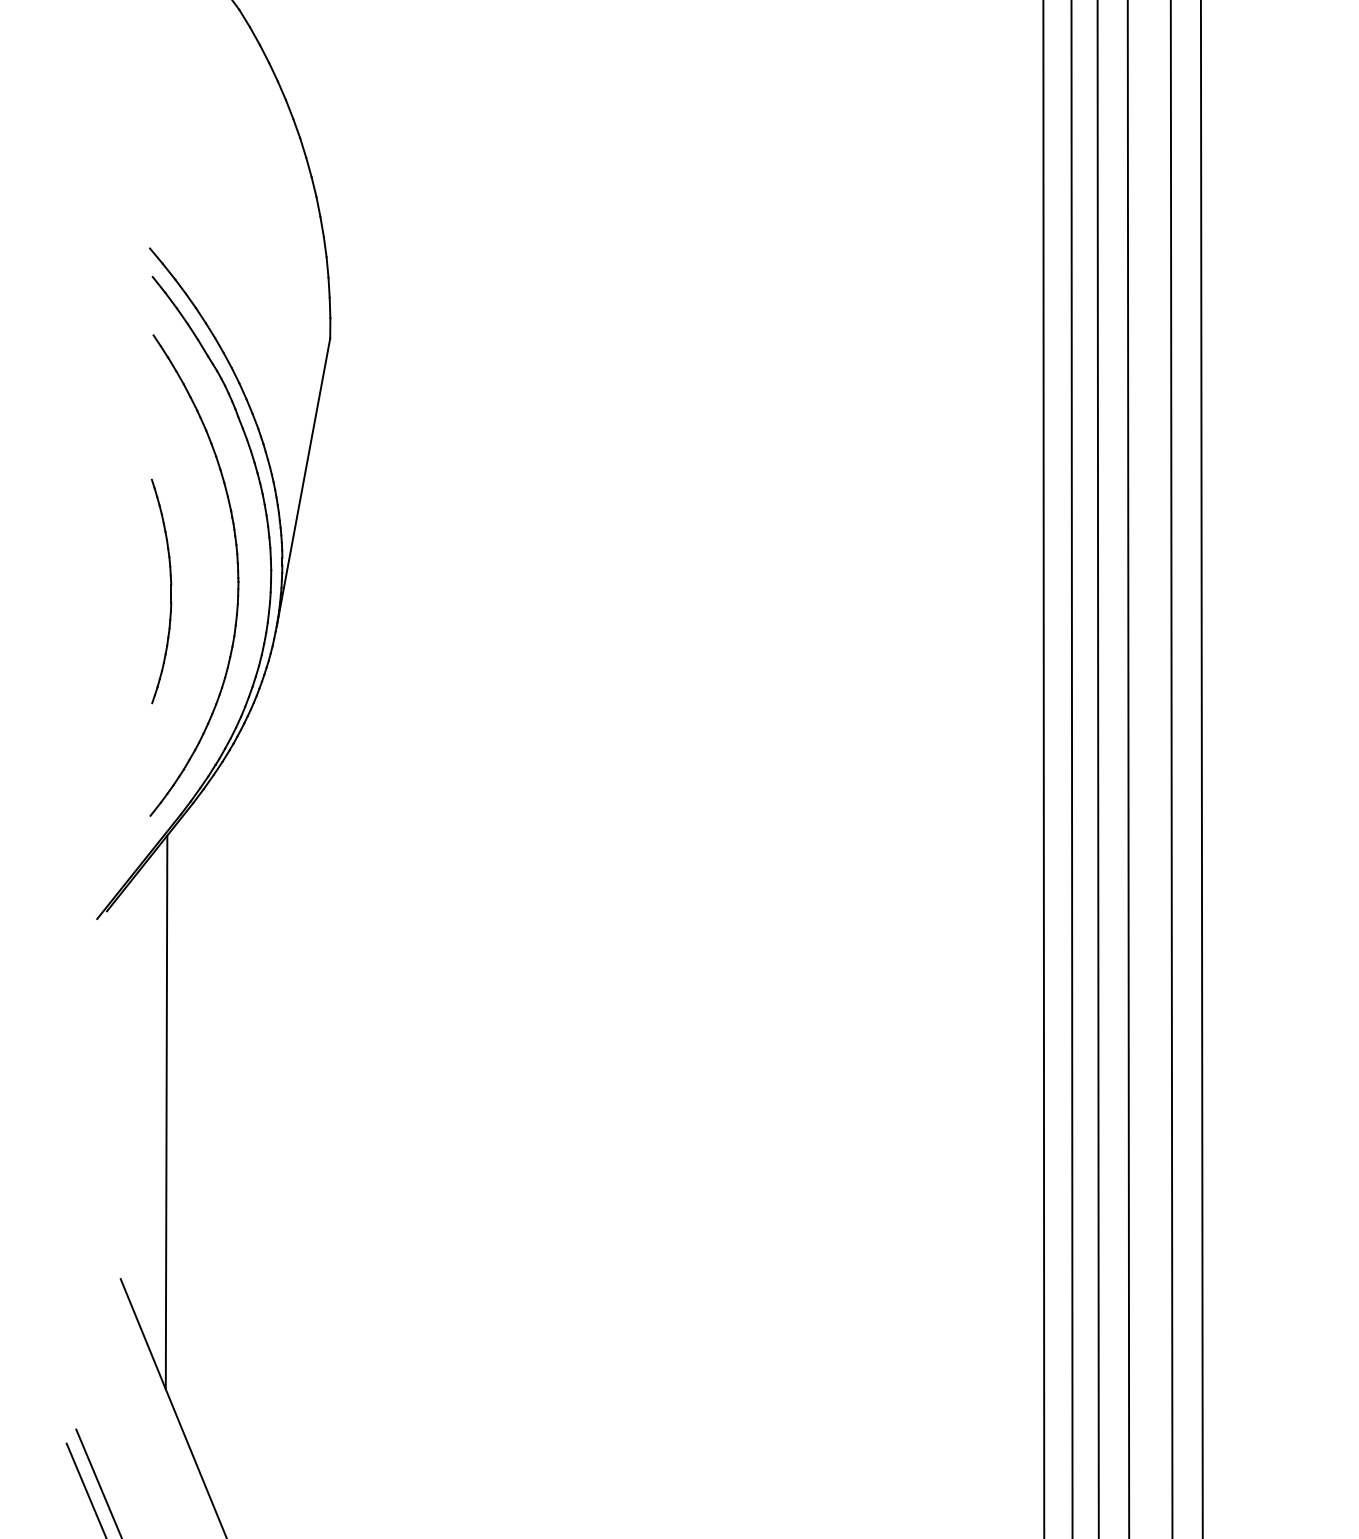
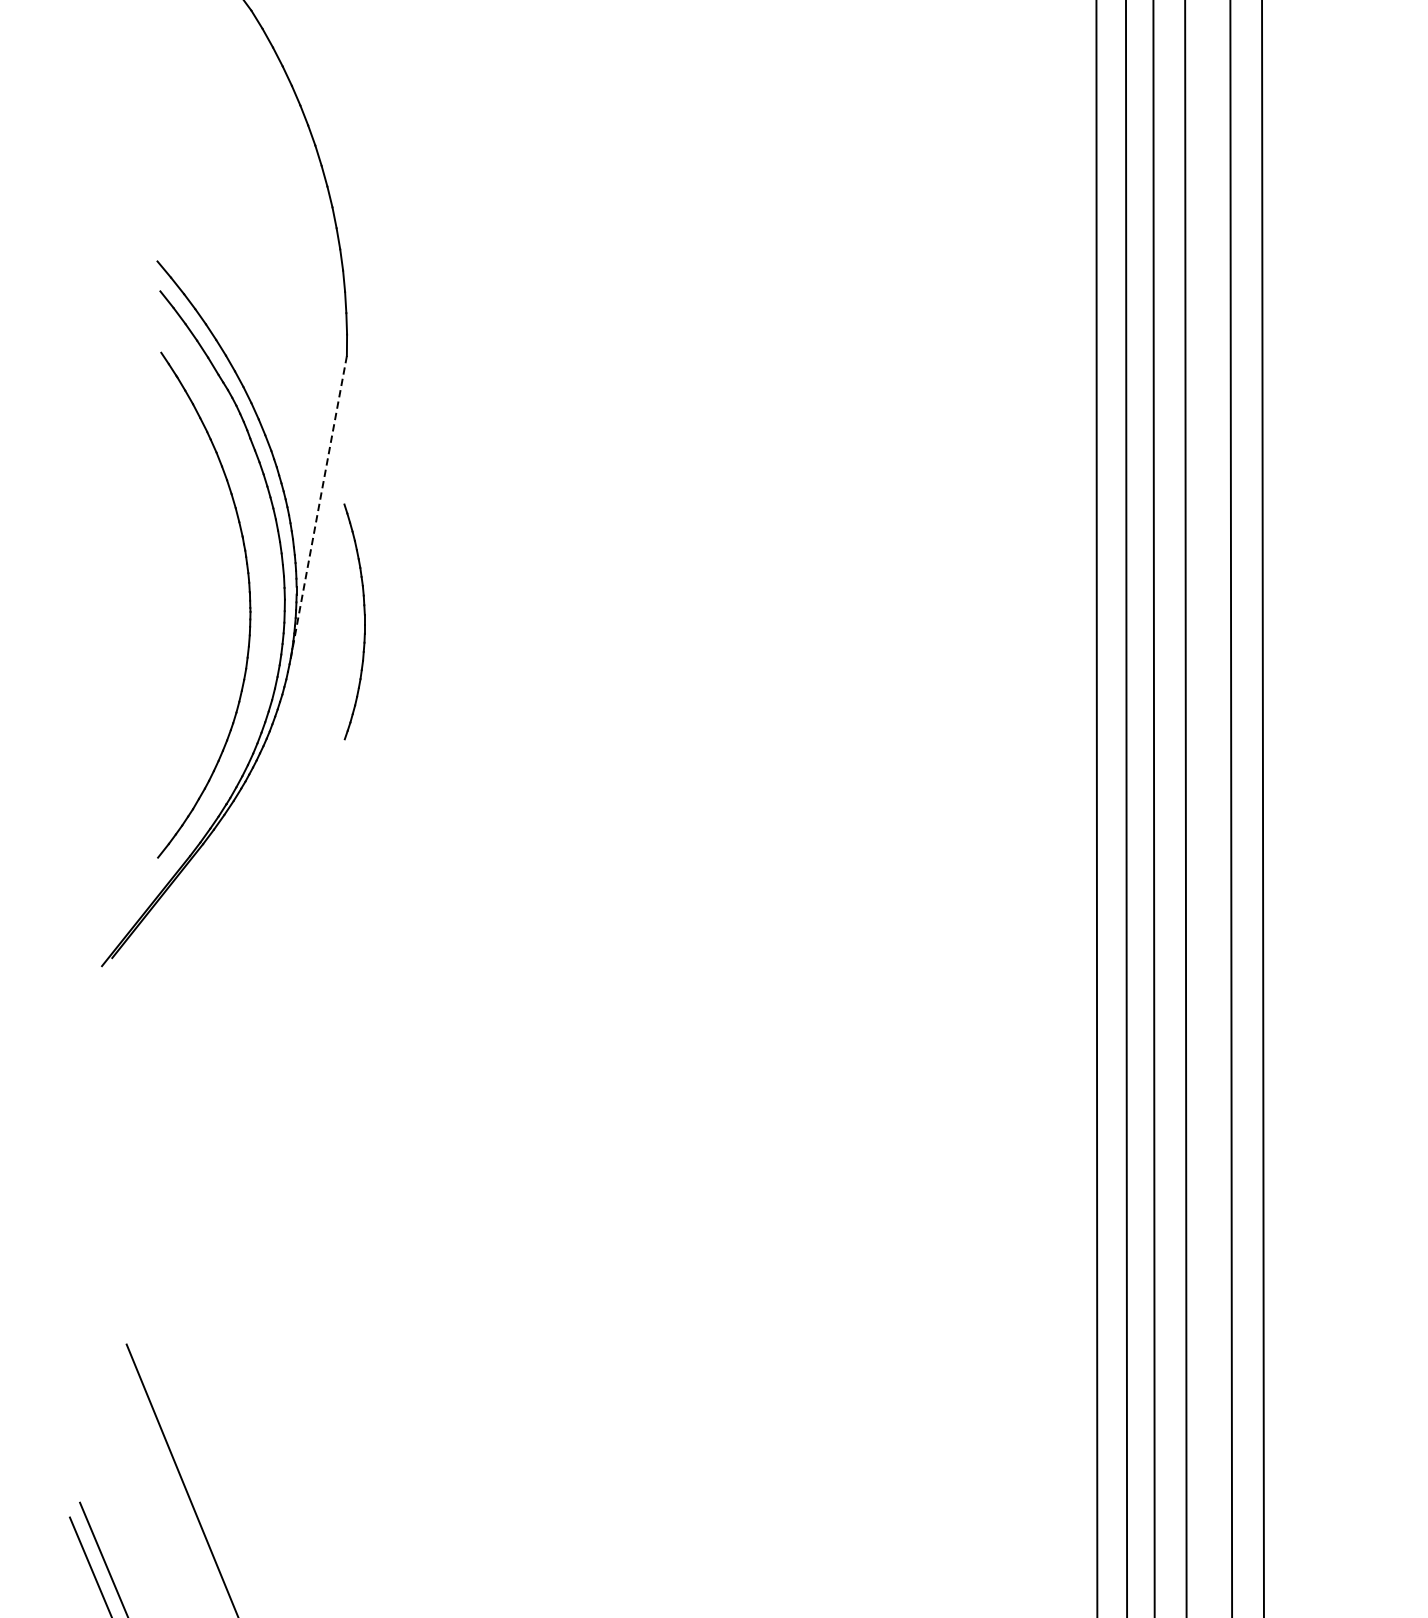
line: (303, 482) -> (318, 507), solid -> dashed
part: (170, 591) -> (364, 621), moved
line: (166, 1112) -> (174, 1169), removed

